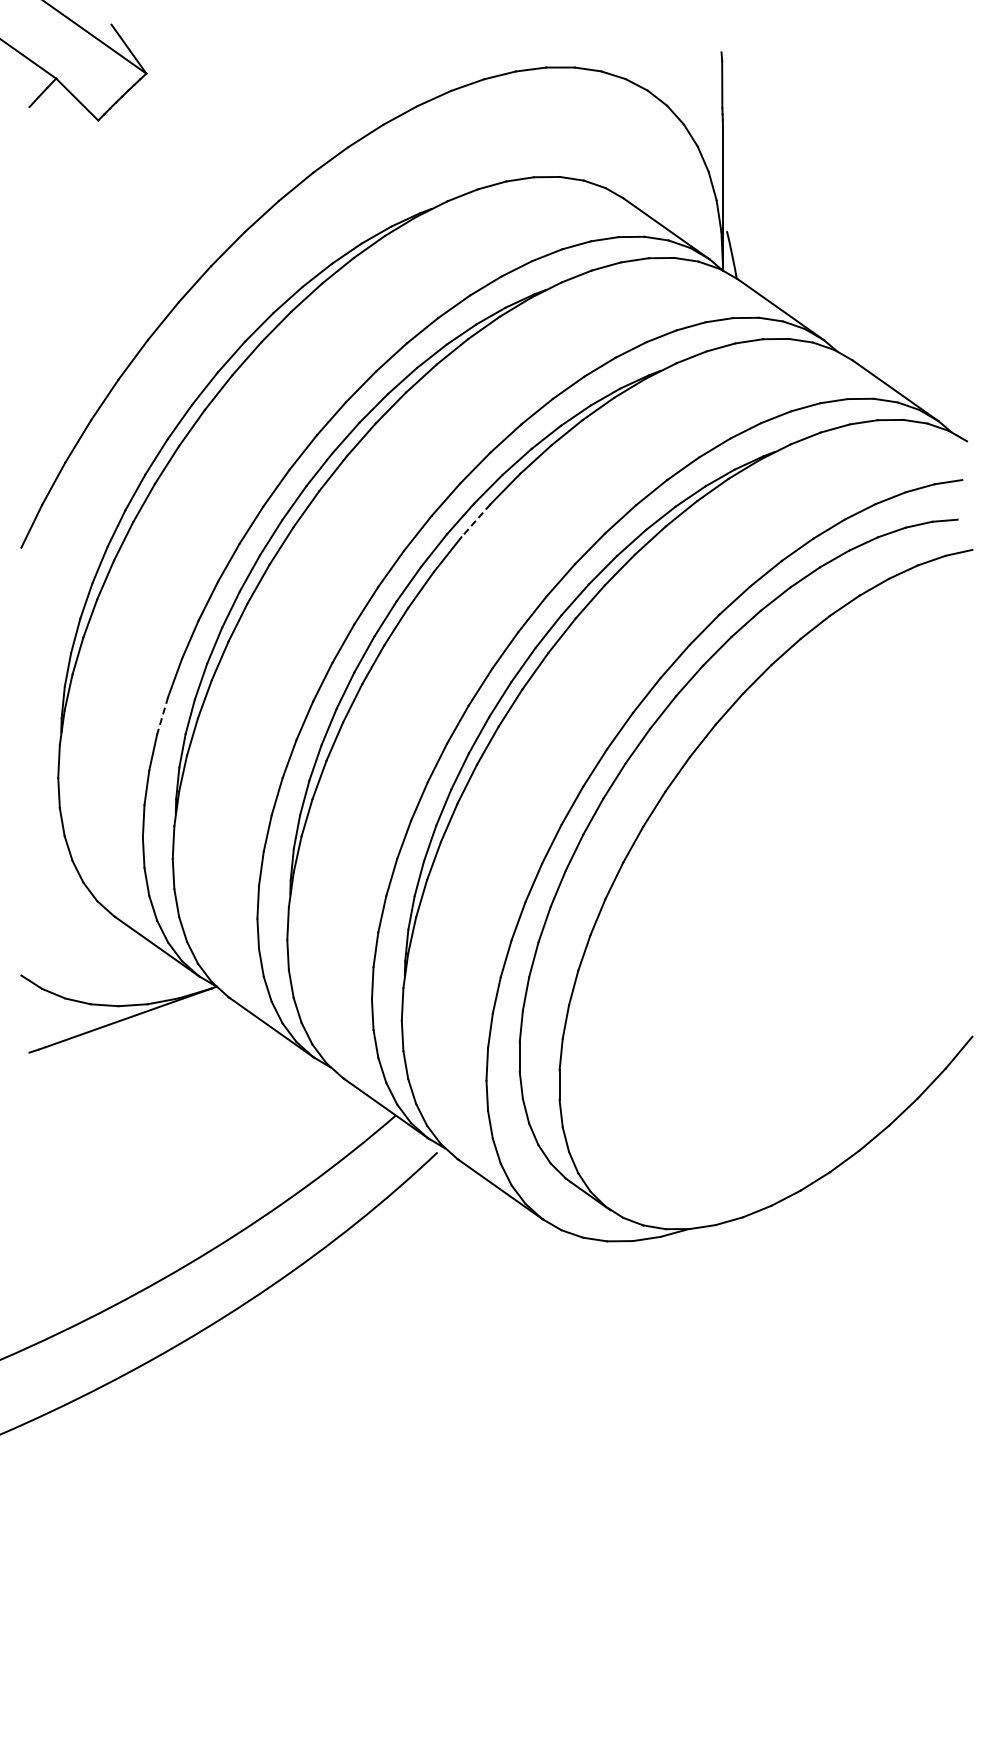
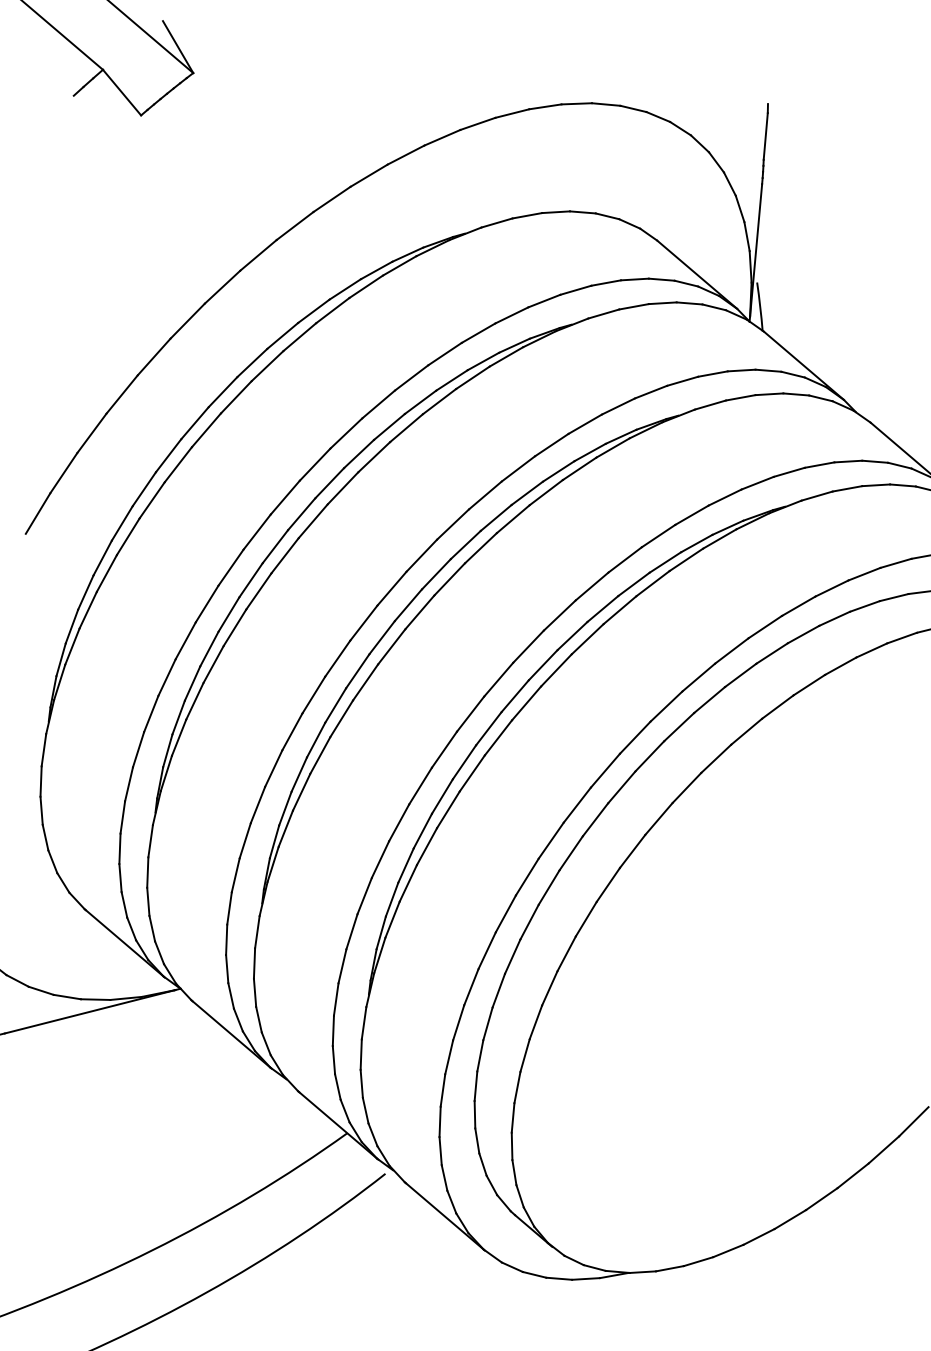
line: (475, 520) -> (480, 547), dashed -> solid
line: (162, 716) -> (151, 714), dashed -> solid

